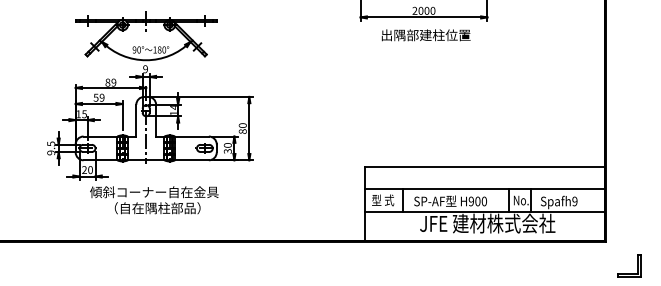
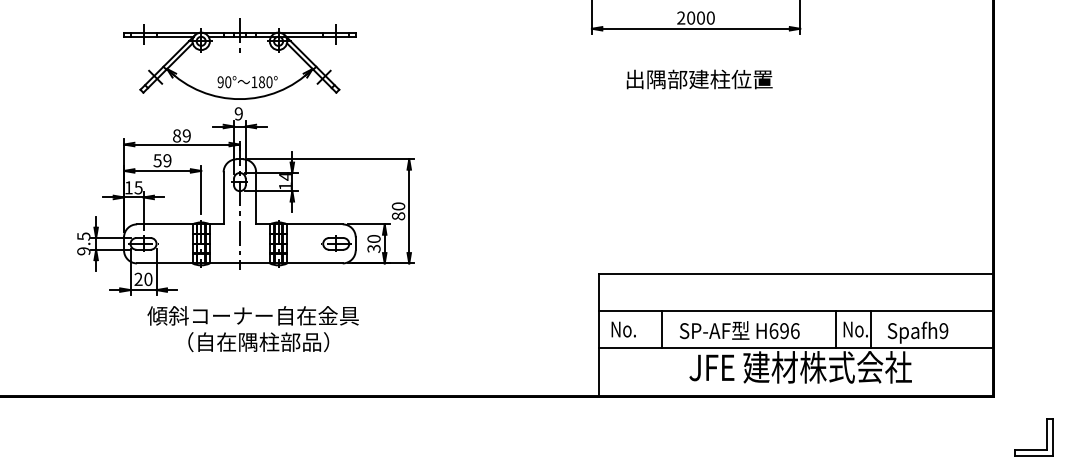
text: (425, 35) -> (698, 79), moved
text: (383, 200) -> (629, 329), 型 式 -> No.
text: (477, 201) -> (783, 331), H900 -> H696

